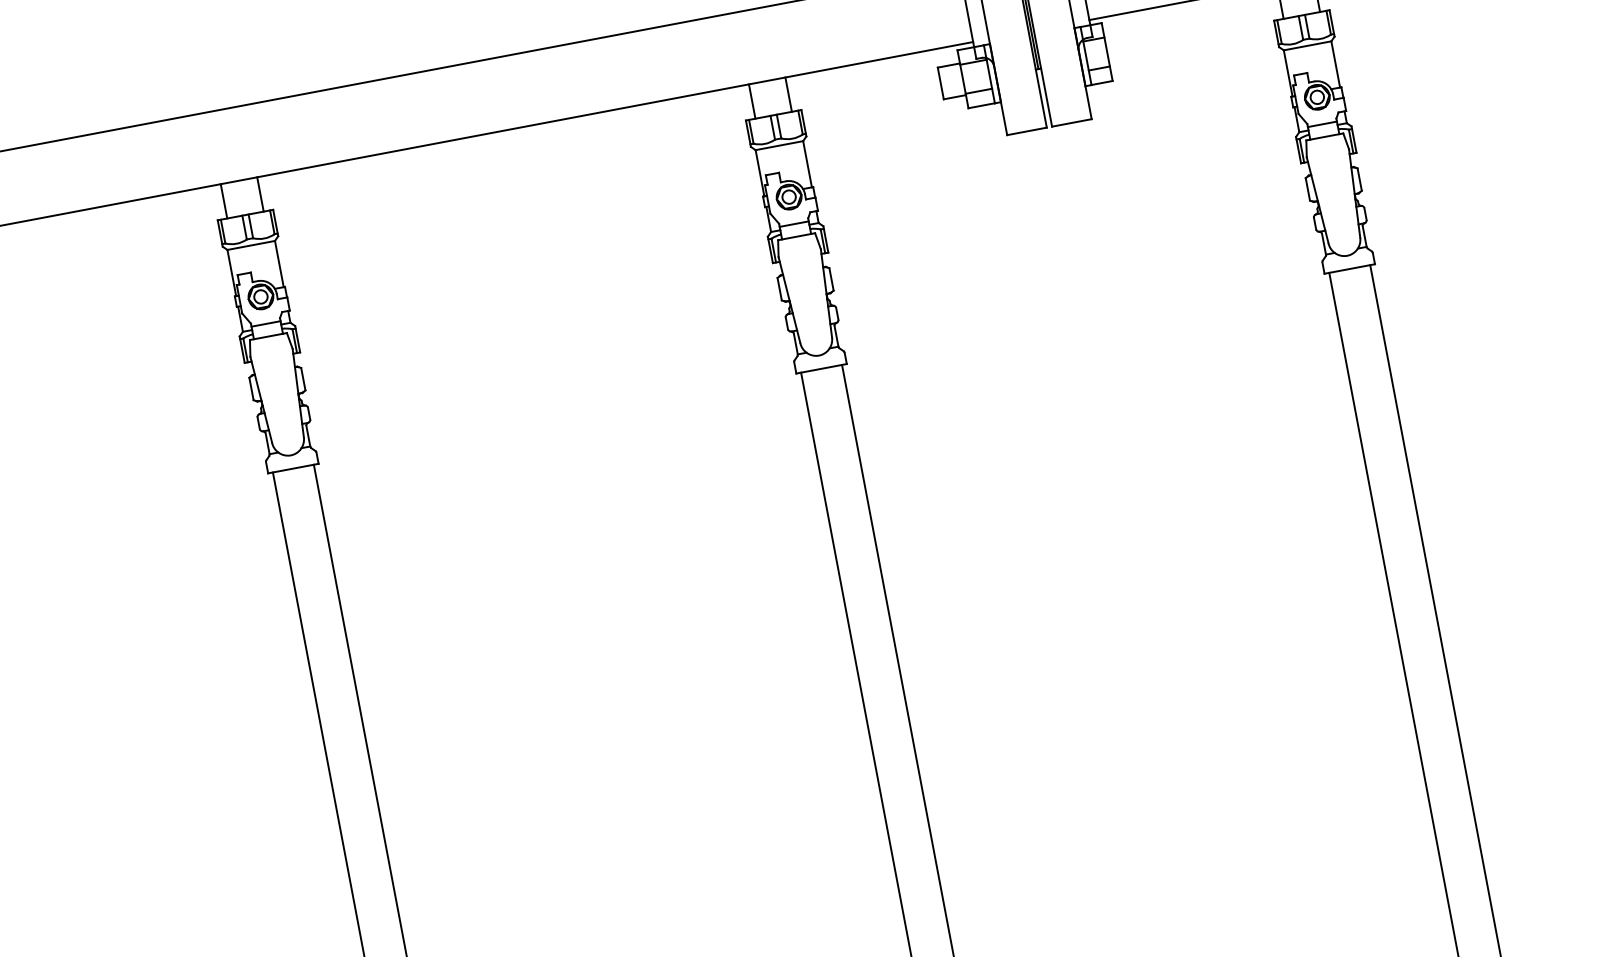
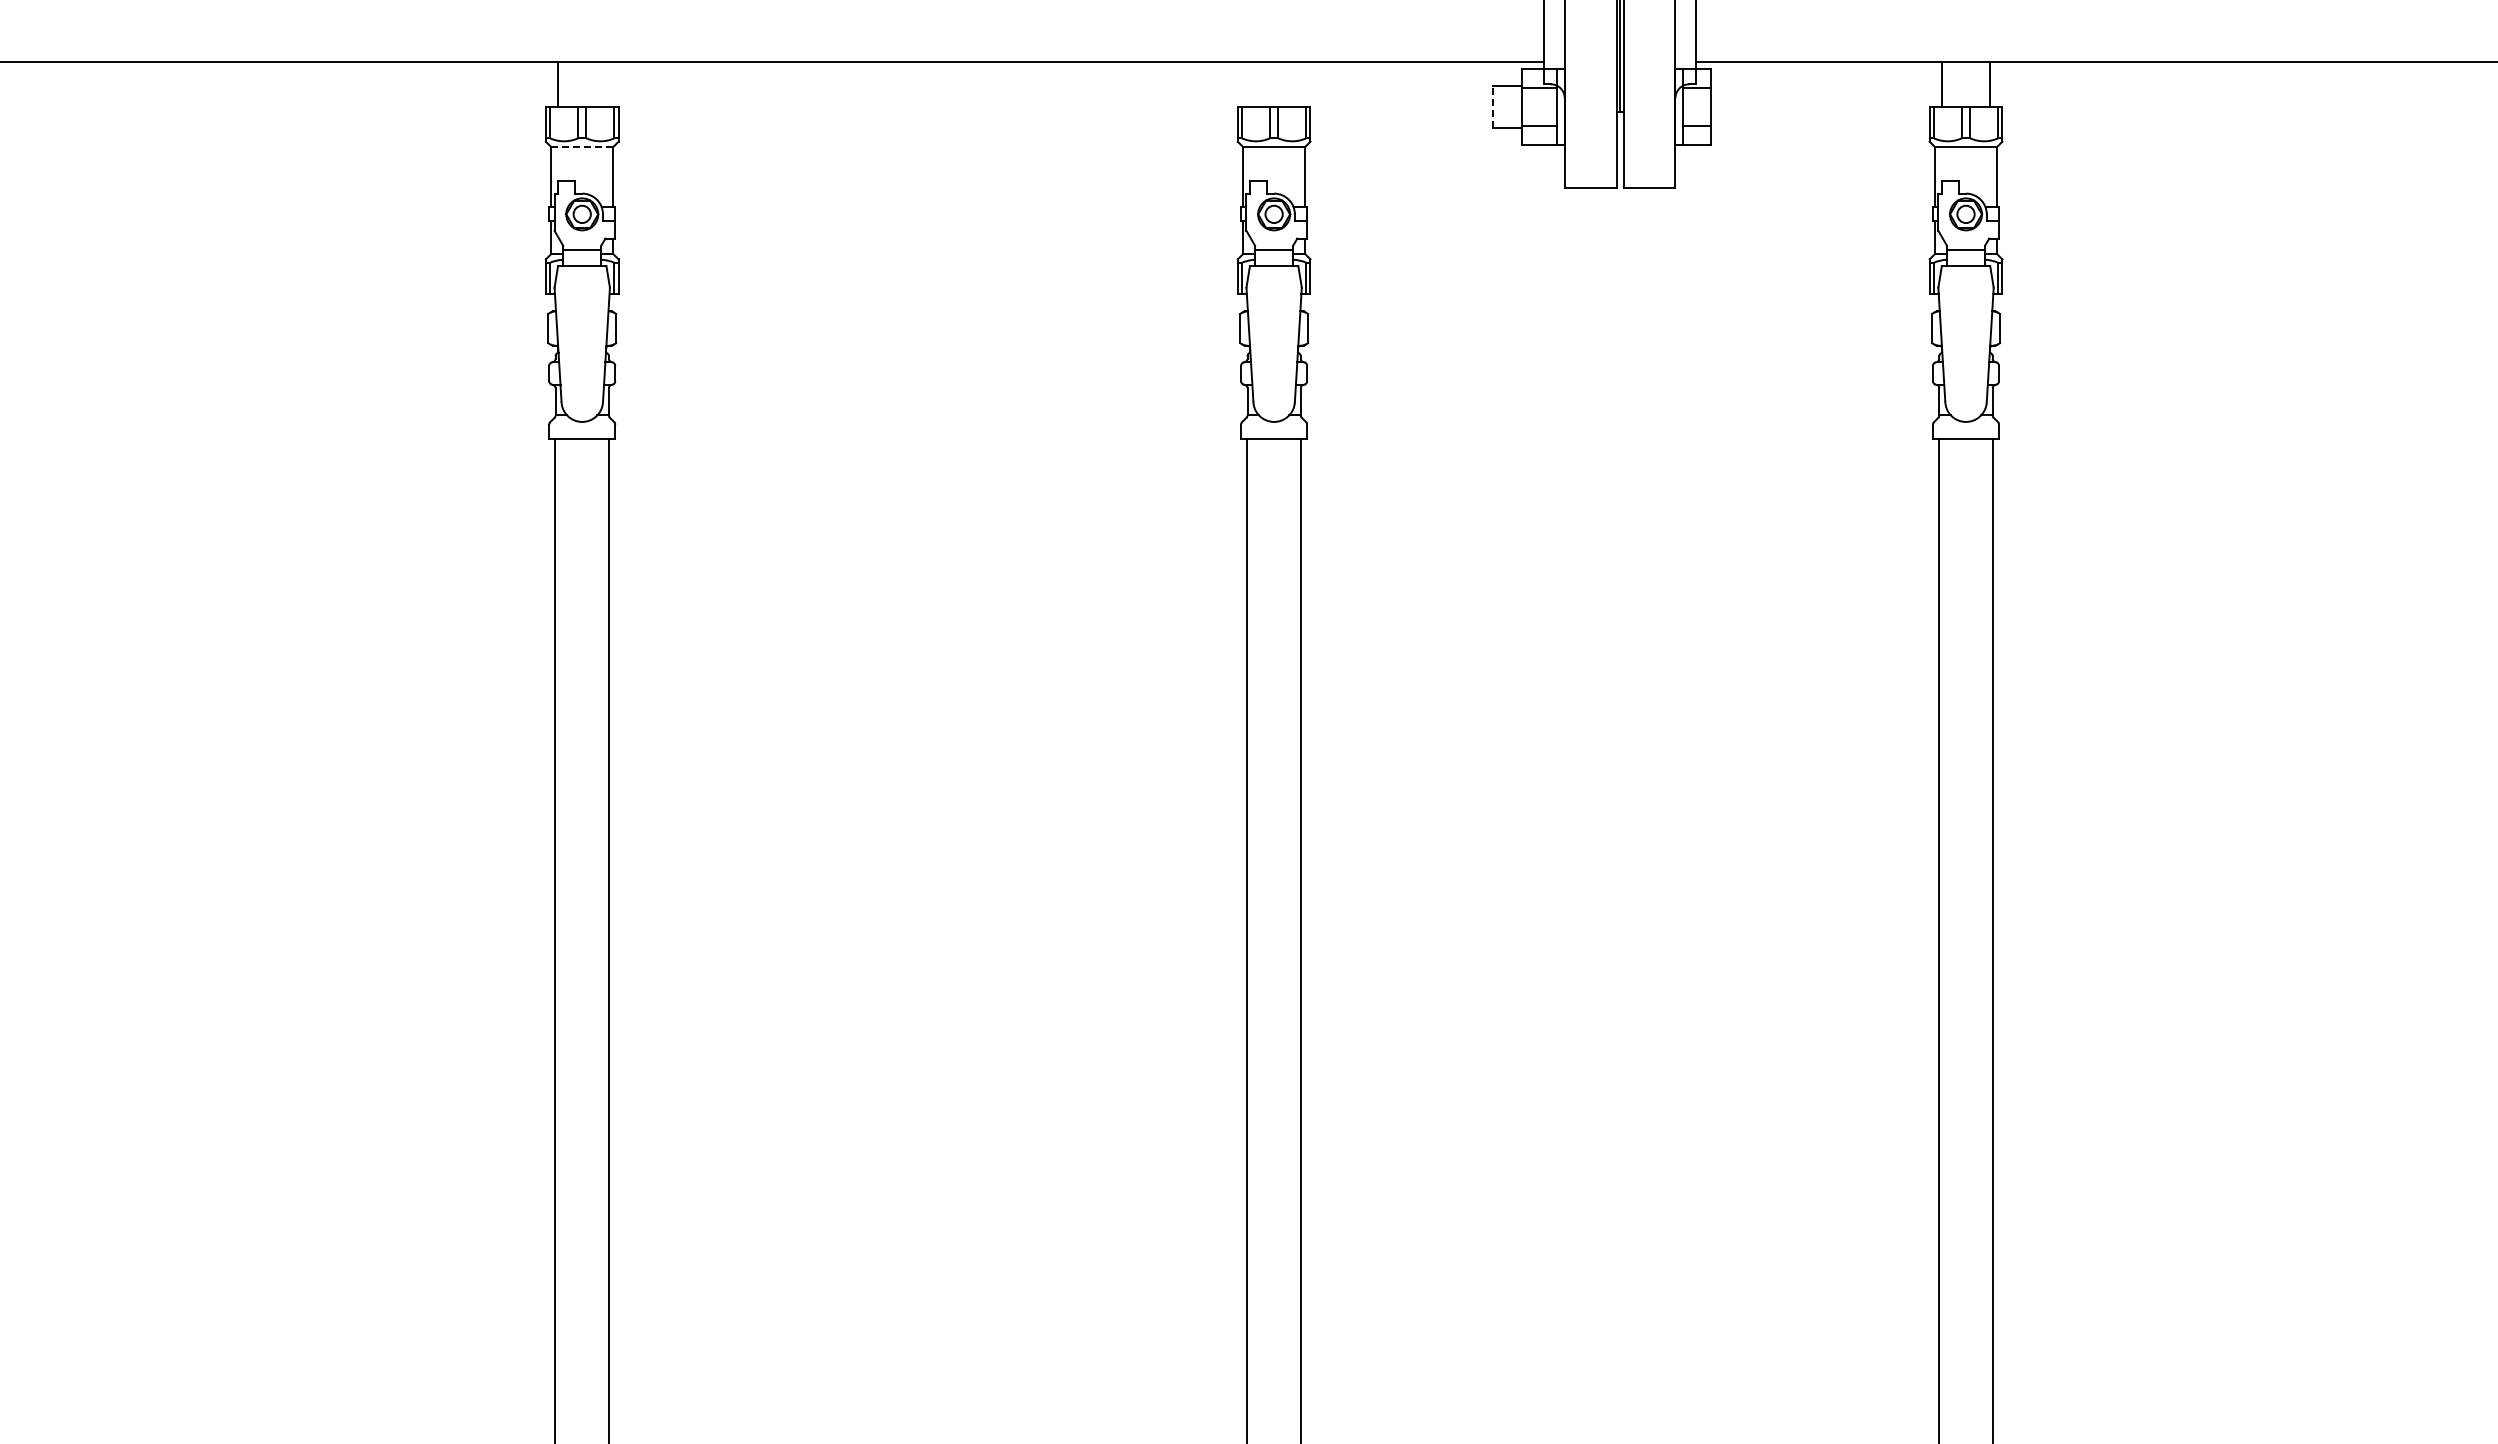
line: (941, 83) -> (1493, 106), solid -> dashed
line: (789, 94) -> (1298, 84), removed
line: (752, 101) -> (1250, 84), removed
line: (260, 194) -> (606, 84), removed
line: (251, 245) -> (582, 146), solid -> dashed

